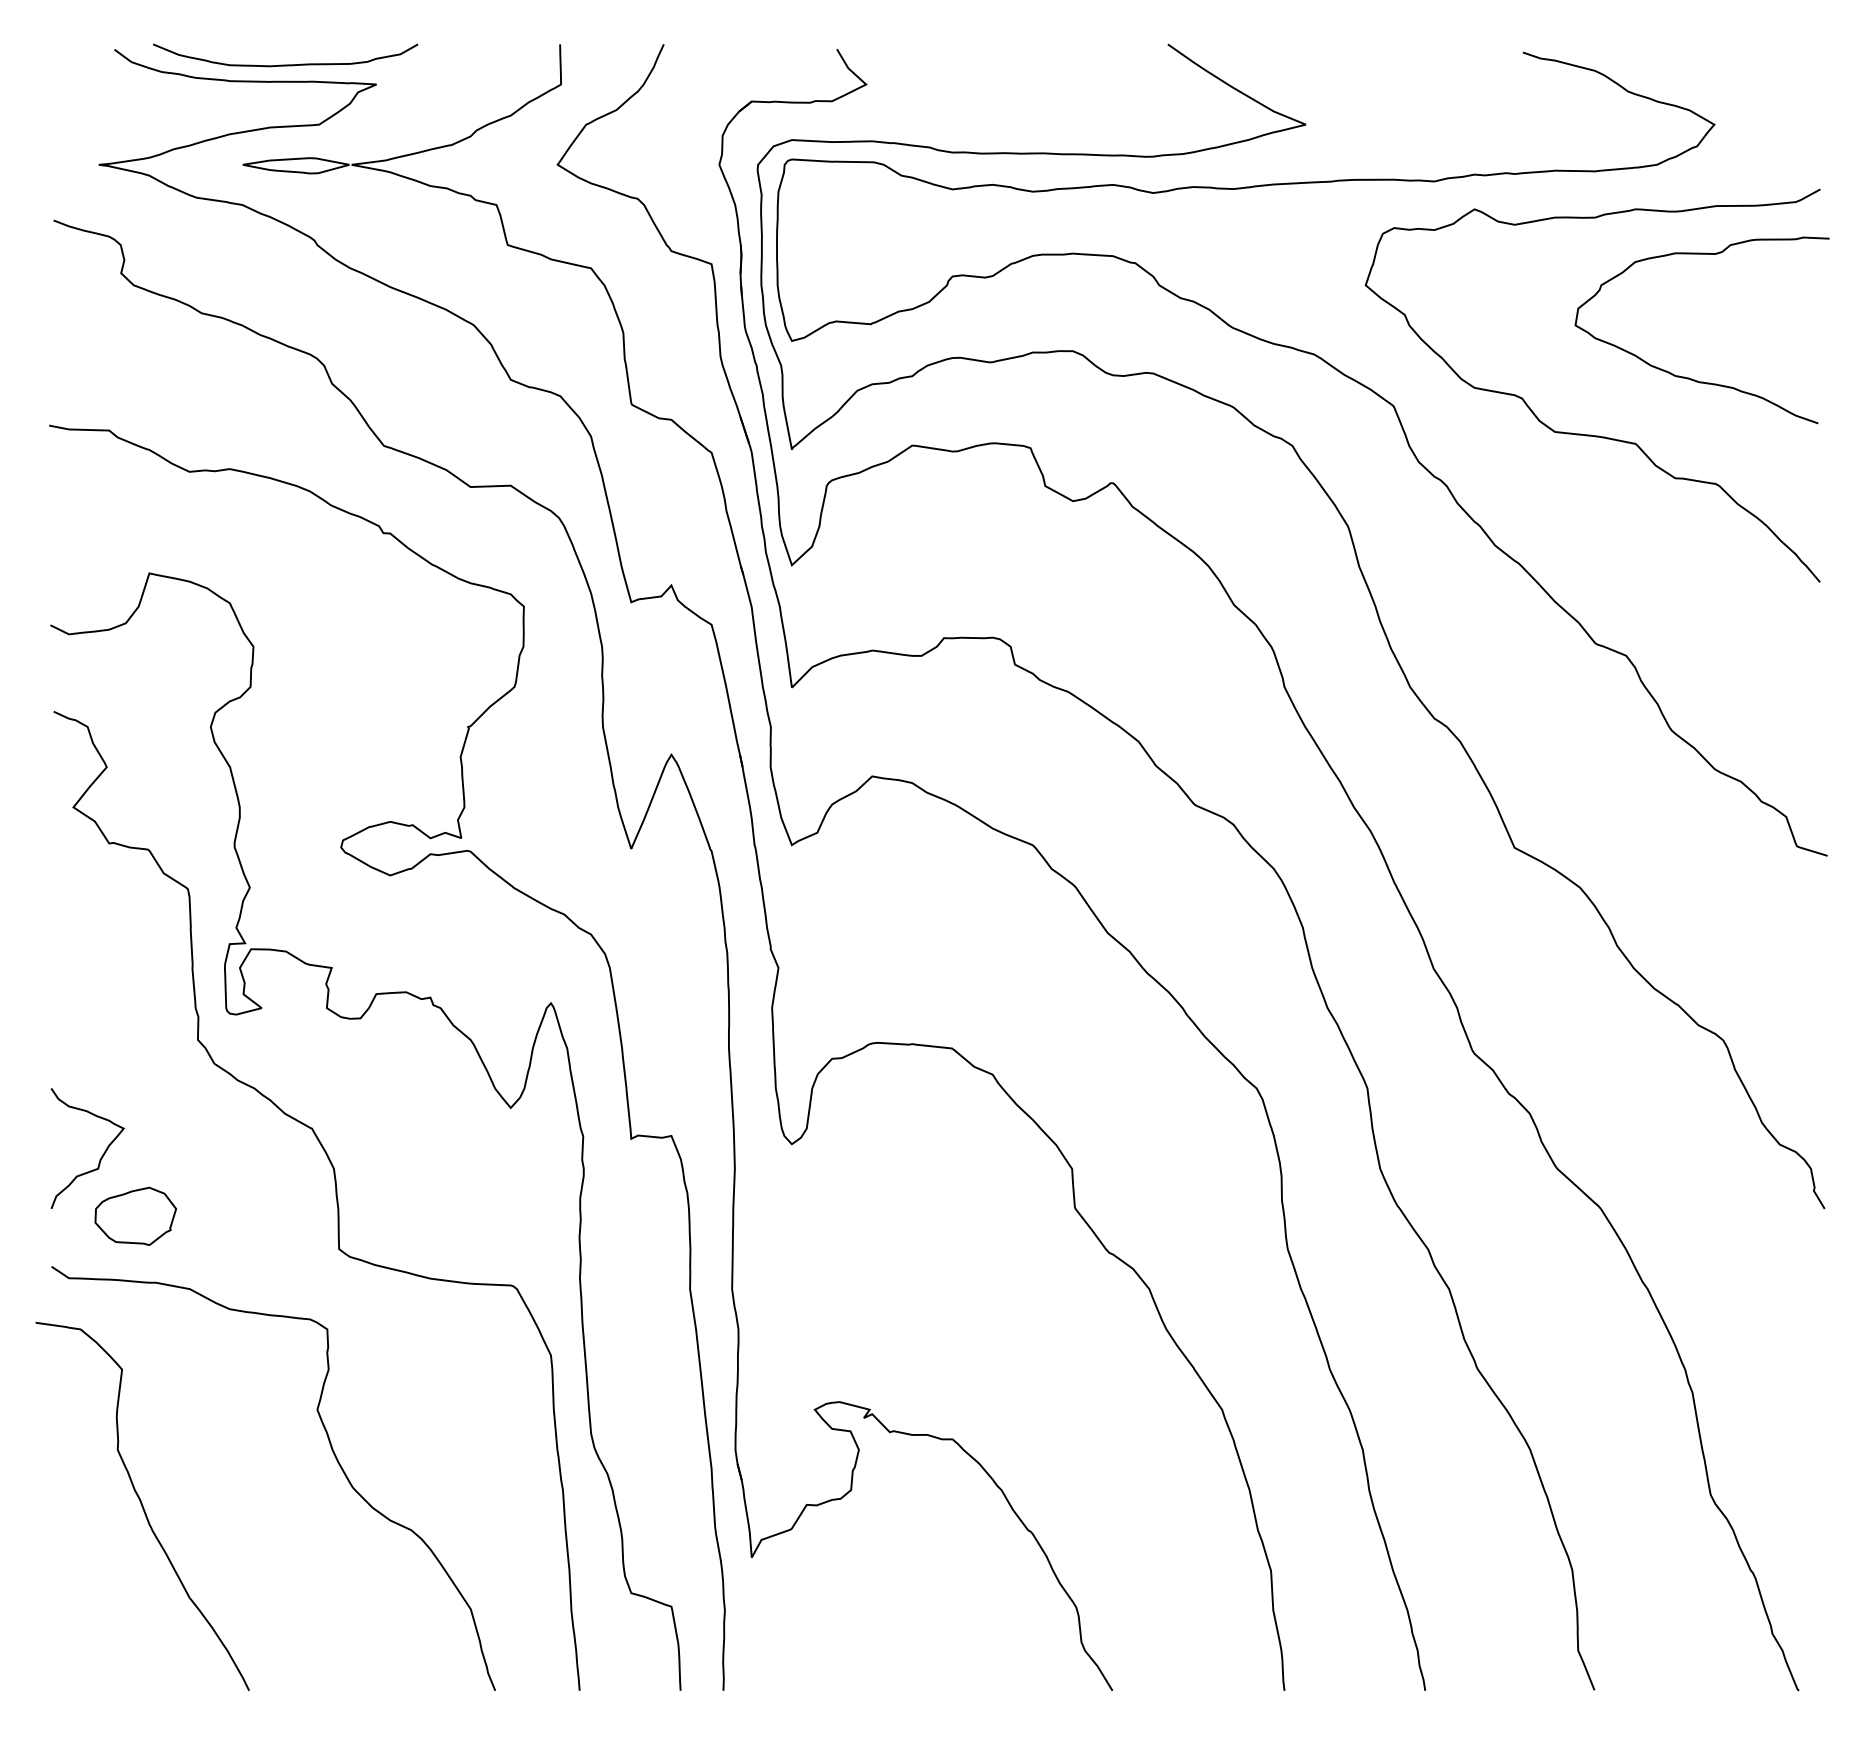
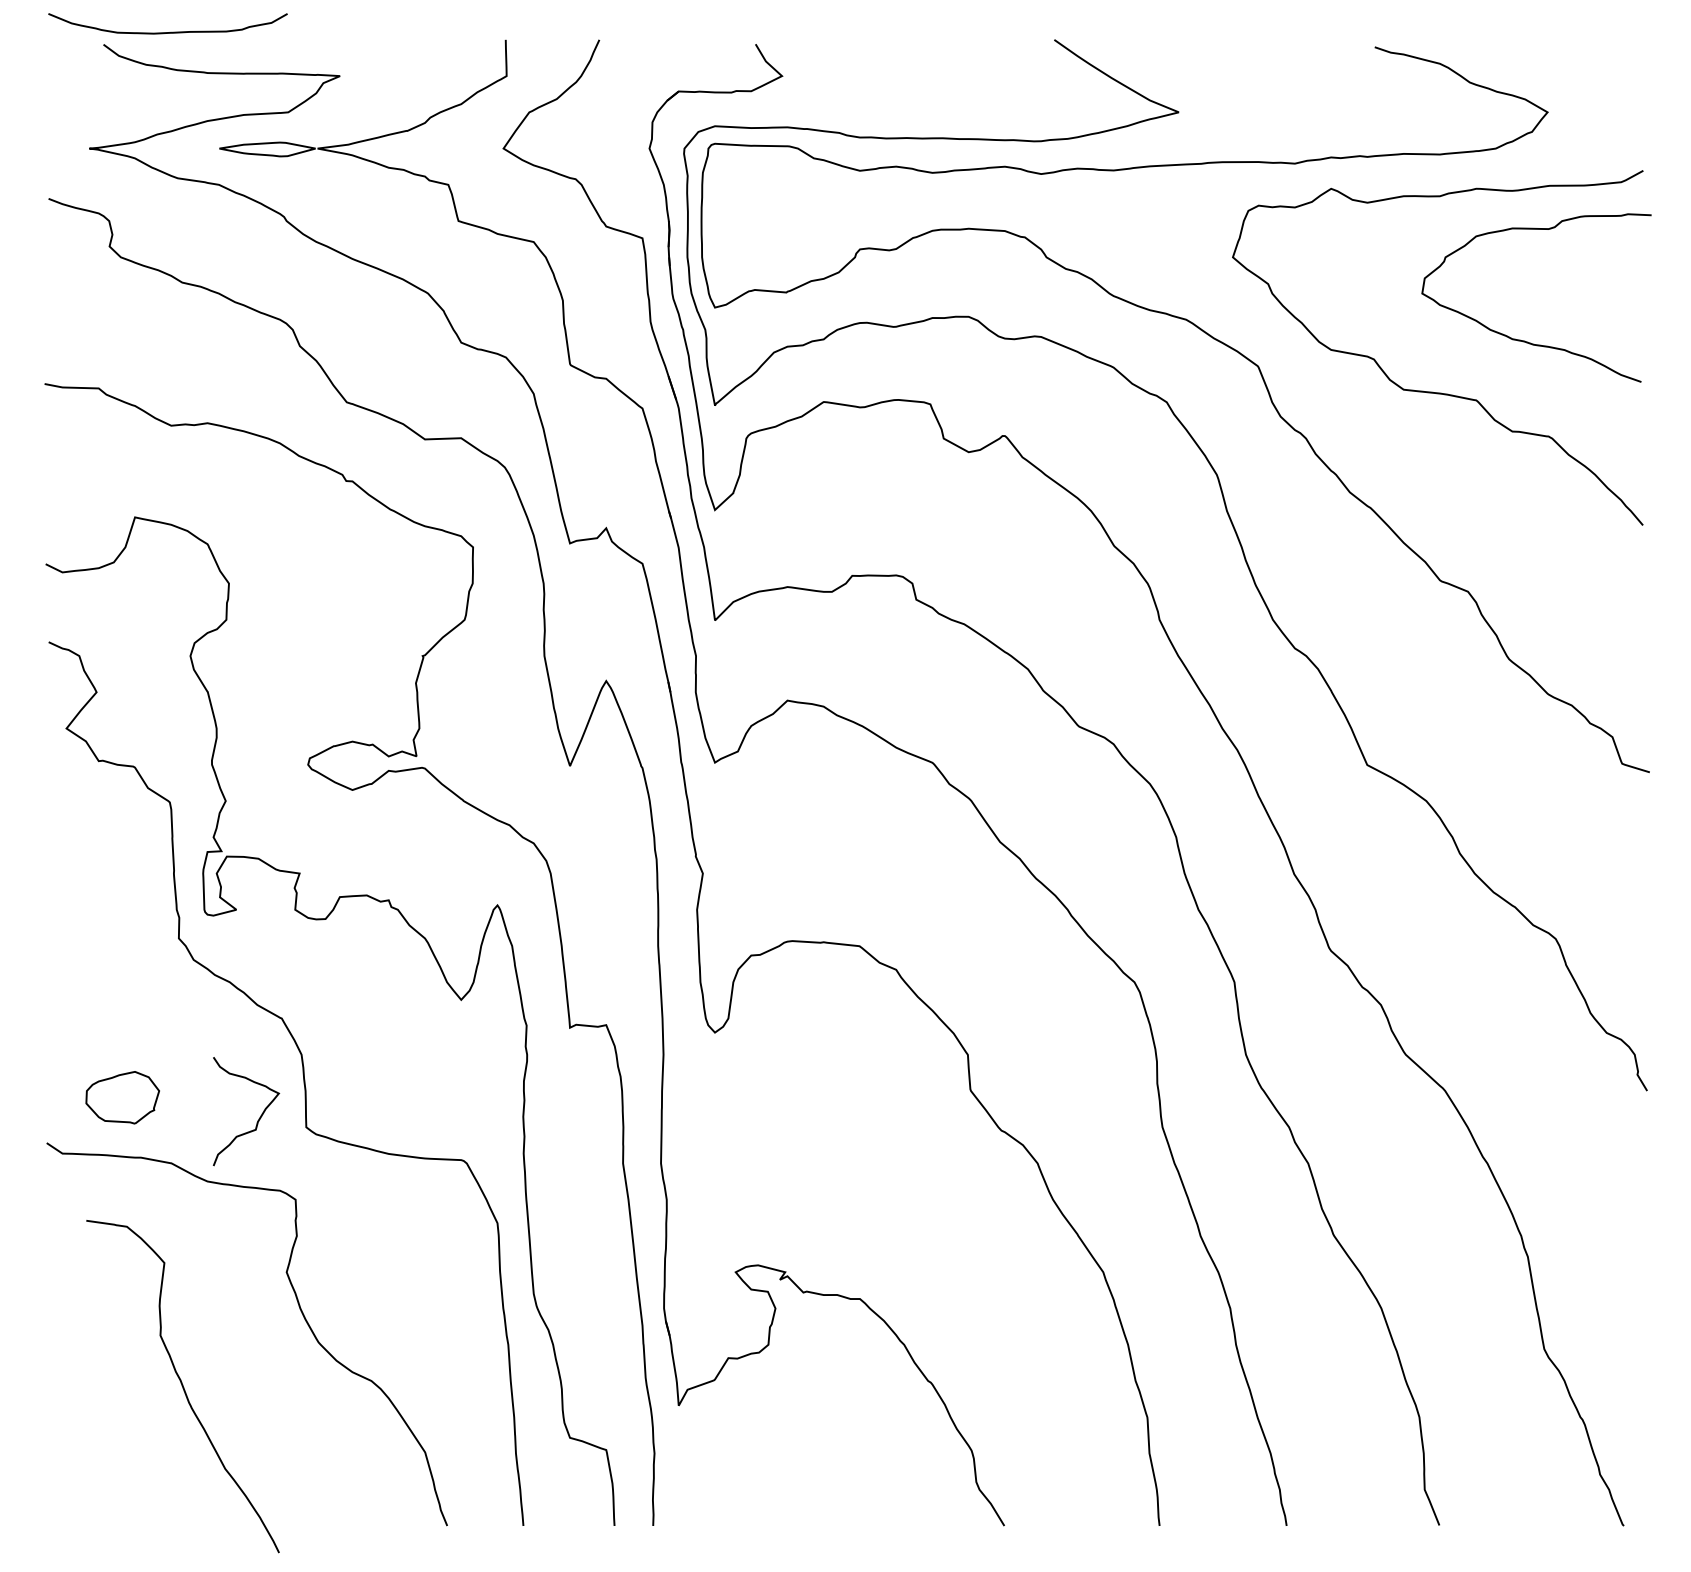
curve: (288, 63) -> (170, 31), moved
curve: (101, 1156) -> (258, 1118), moved
curve: (142, 1506) -> (182, 1386), moved

